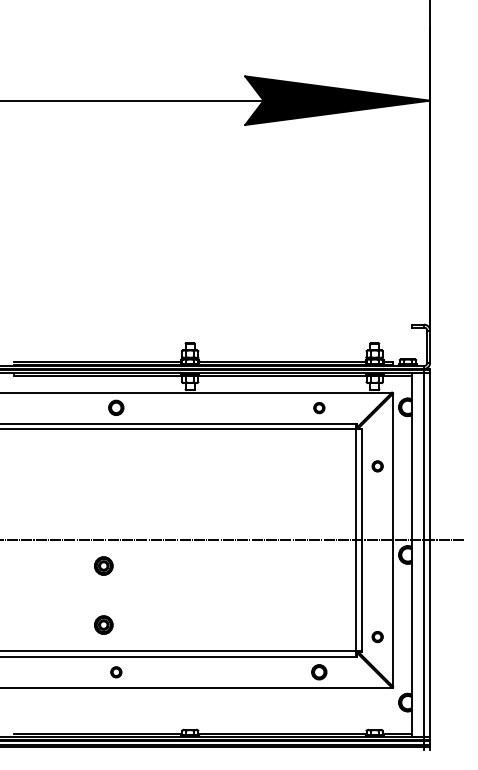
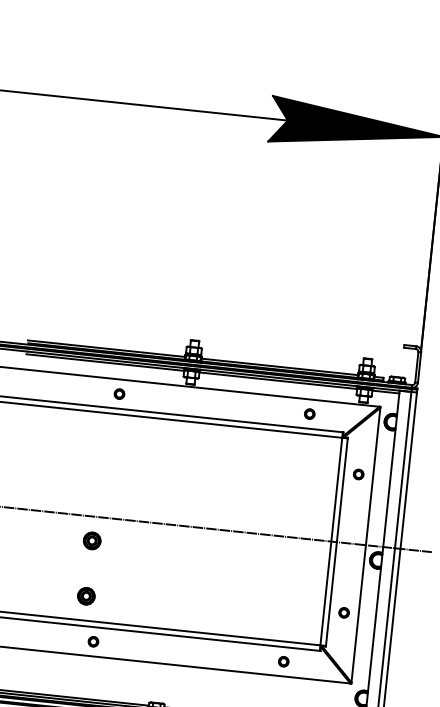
part: (116, 408) -> (119, 394), size x0.71
part: (377, 637) -> (343, 613), moved
part: (319, 672) -> (283, 661), size x0.71

